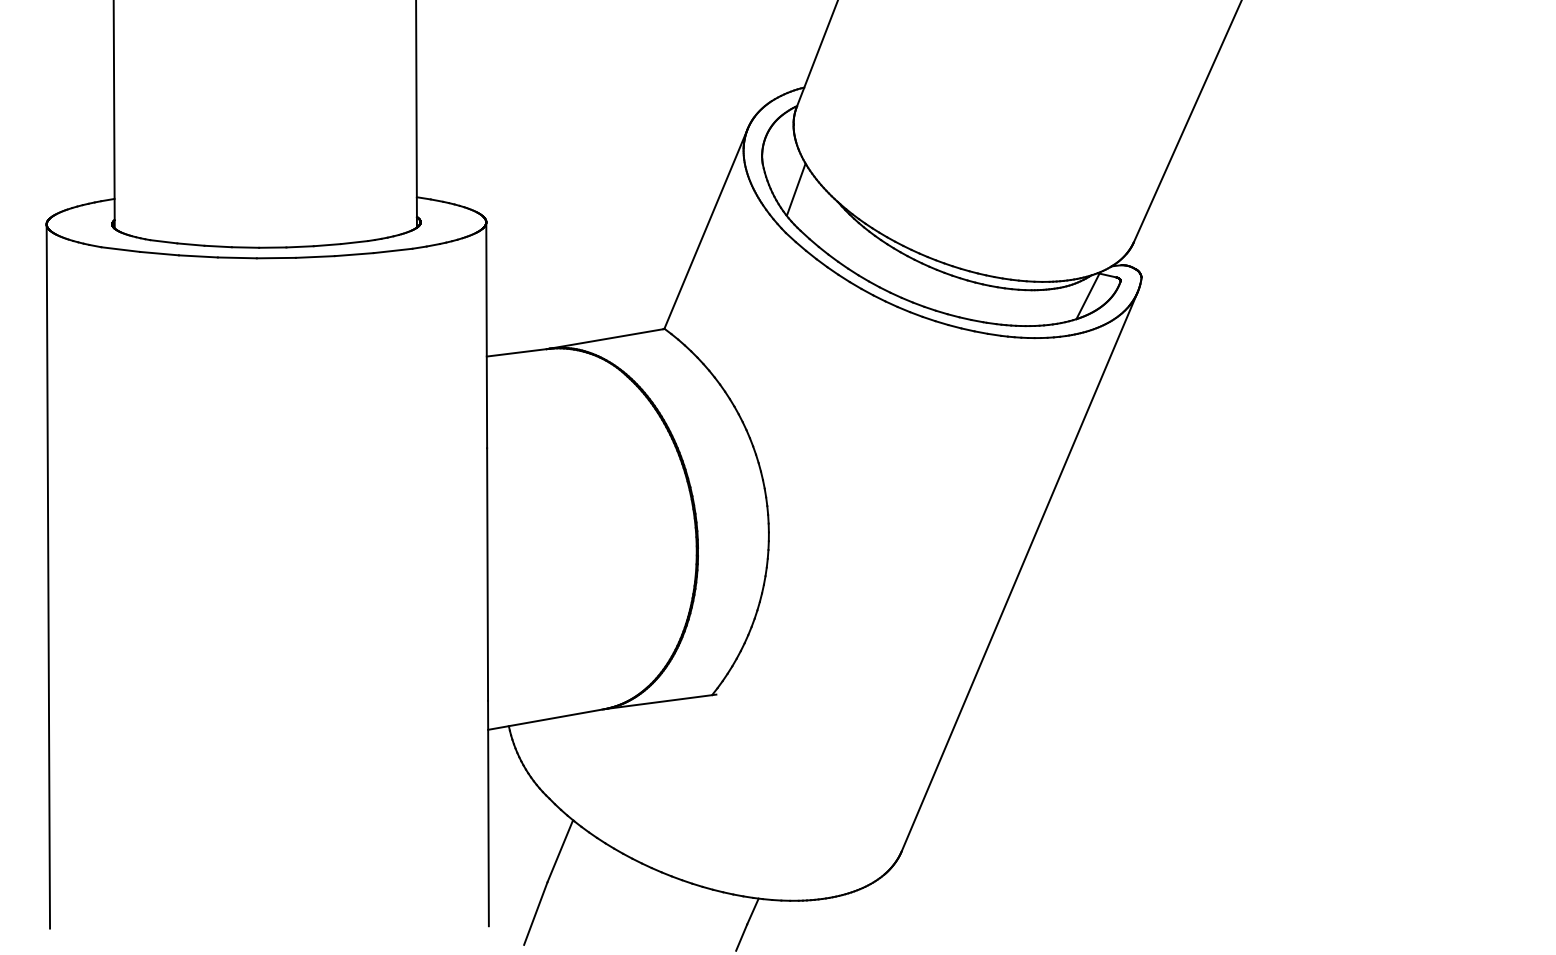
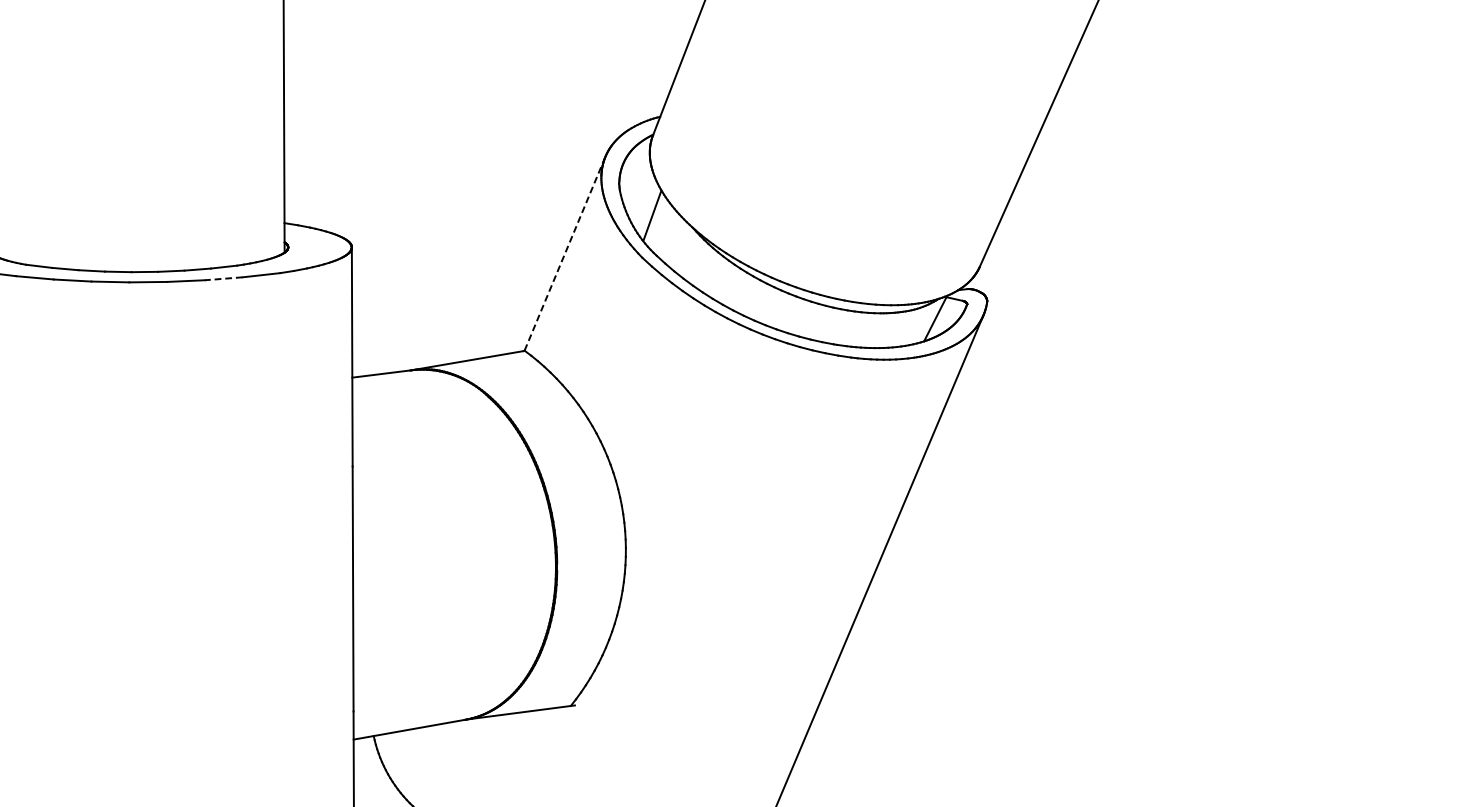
line: (706, 228) -> (565, 253), solid -> dashed
line: (354, 254) -> (224, 278), solid -> dashed

